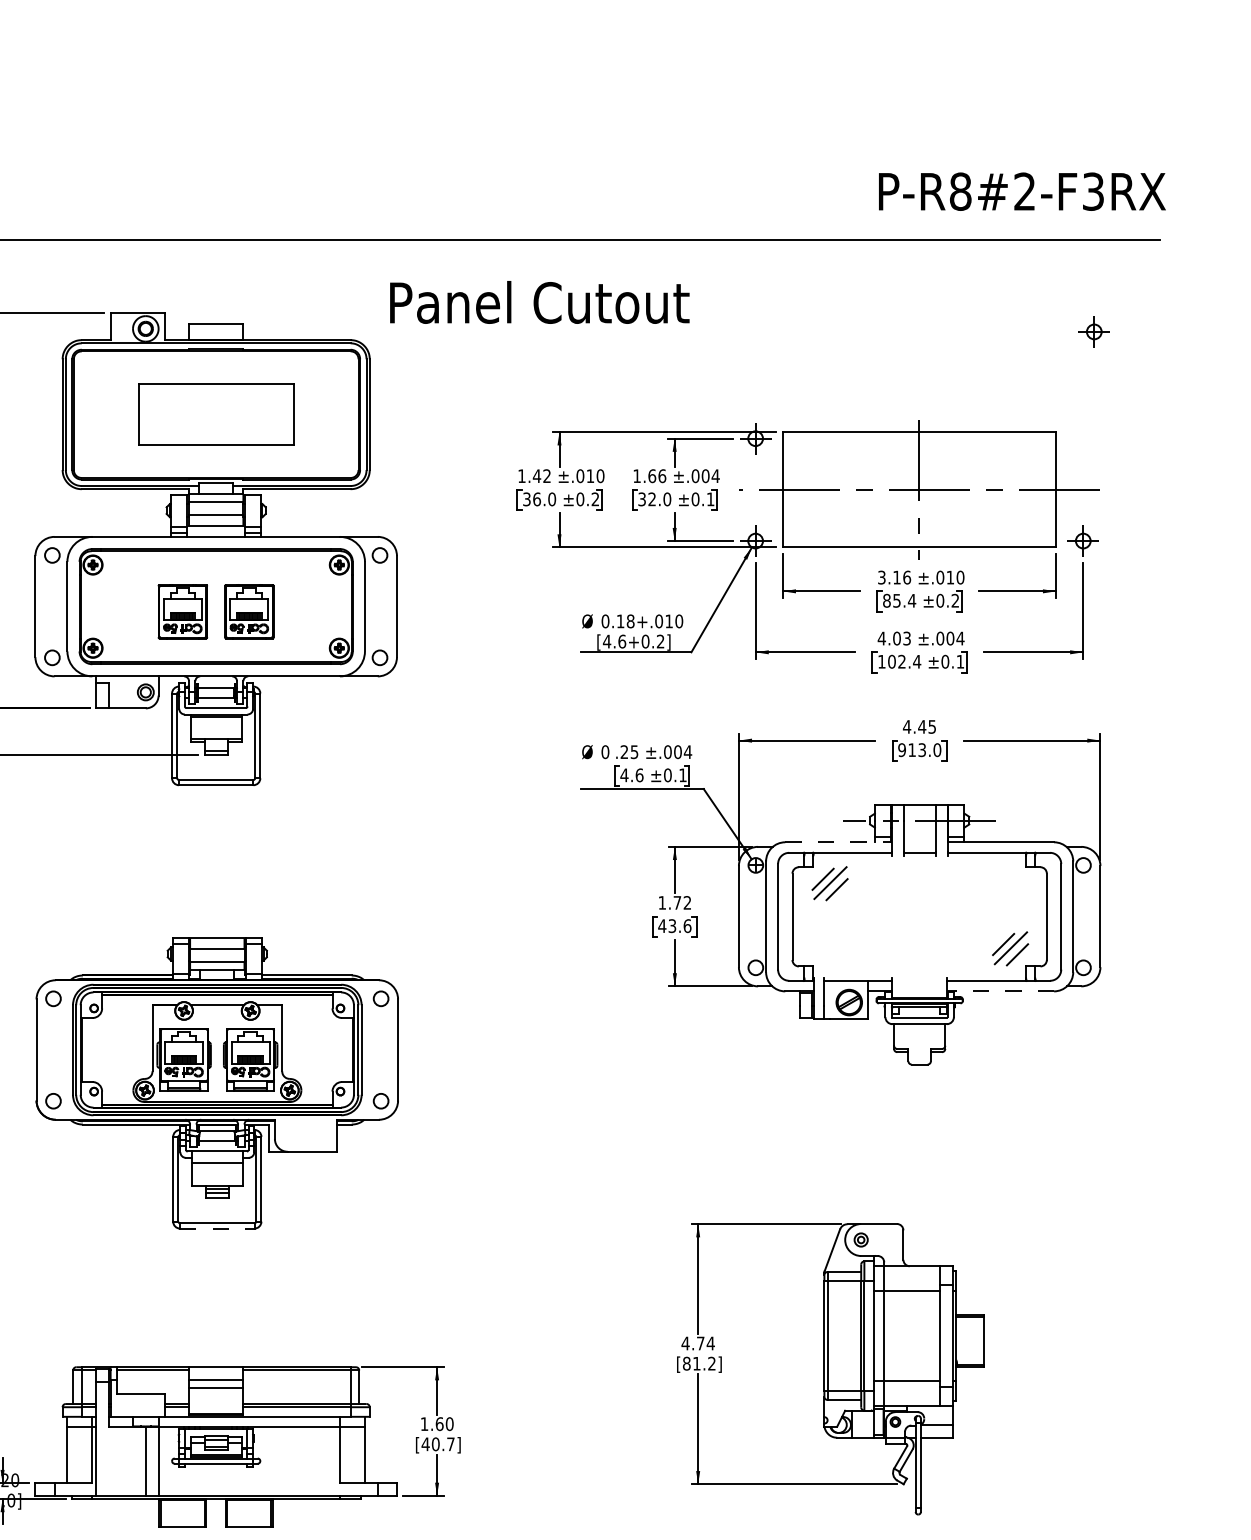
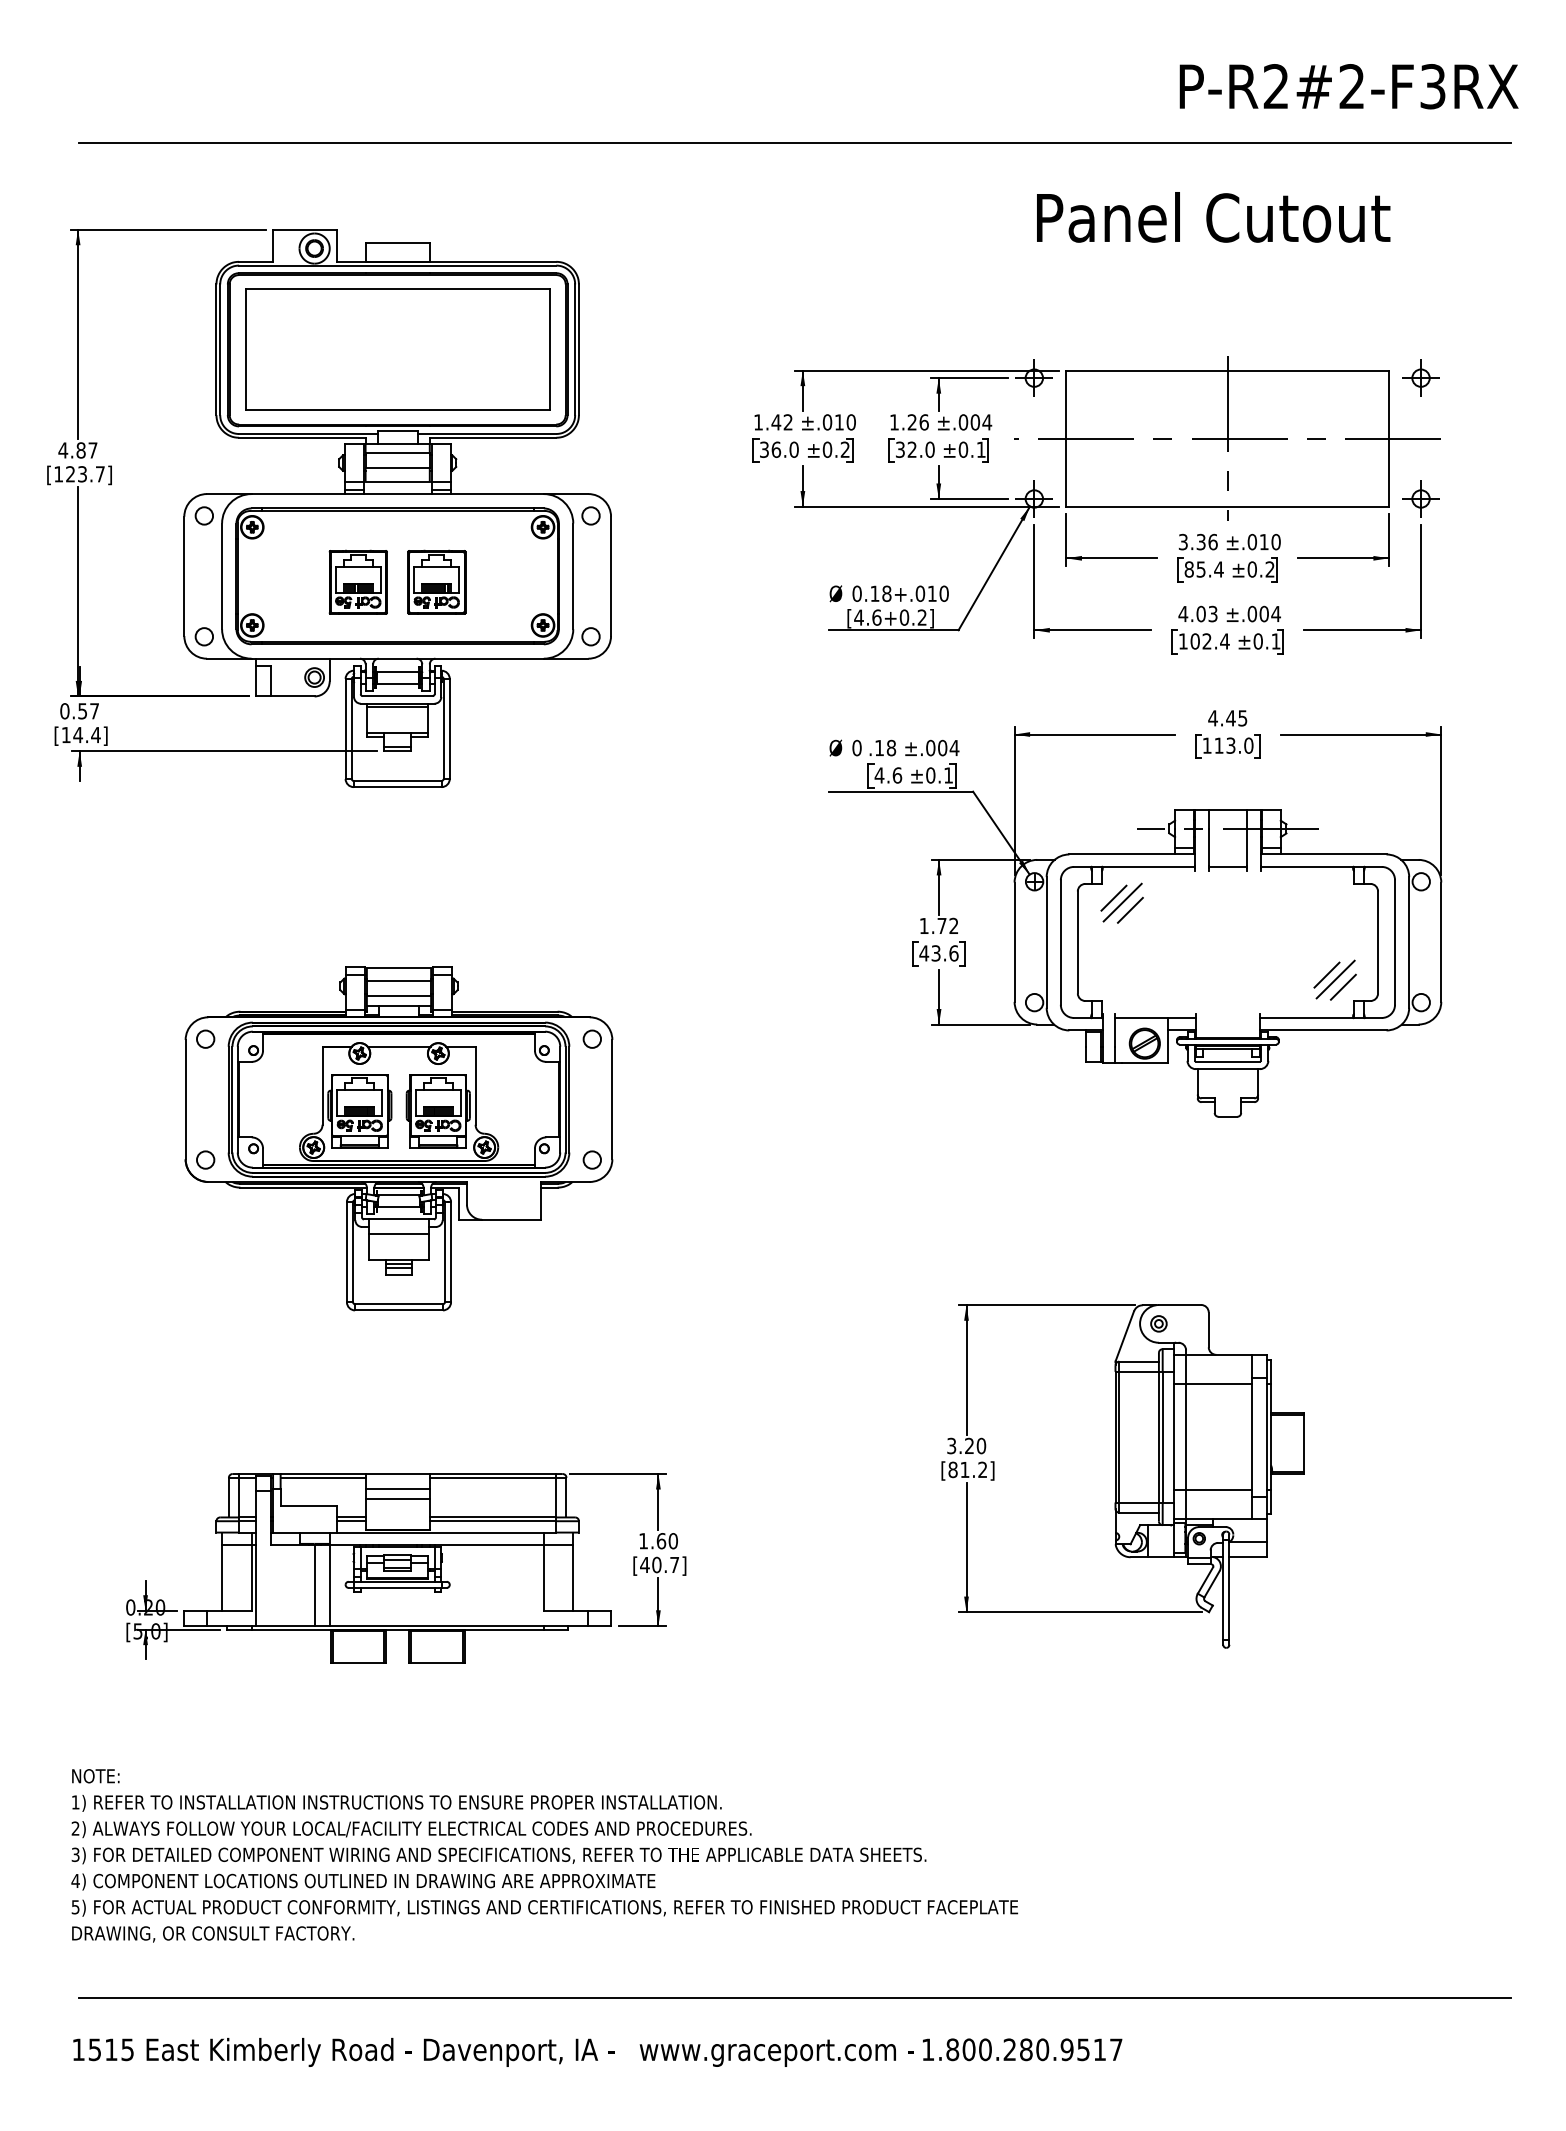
text: (960, 191) -> (1276, 86), P-R8#2-F3RX -> P-R2#2-F3RX
text: (539, 302) -> (1213, 217), moved
part: (1093, 331) -> (1420, 377), moved
part: (216, 414) -> (397, 349), size x1.67
text: (652, 476) -> (912, 422), 1.66 -> 1.26
text: (896, 577) -> (1200, 541), 3.16 -> 3.36
text: (901, 749) -> (1206, 745), 913.0 -> 113.0
text: (629, 751) -> (885, 747), .25 -> .18
line: (838, 842) -> (1132, 854), dashed -> solid
line: (999, 991) -> (1322, 1030), dashed -> solid
line: (217, 1228) -> (399, 1310), dashed -> solid
text: (698, 1343) -> (966, 1445), 4.74 -> 3.20

